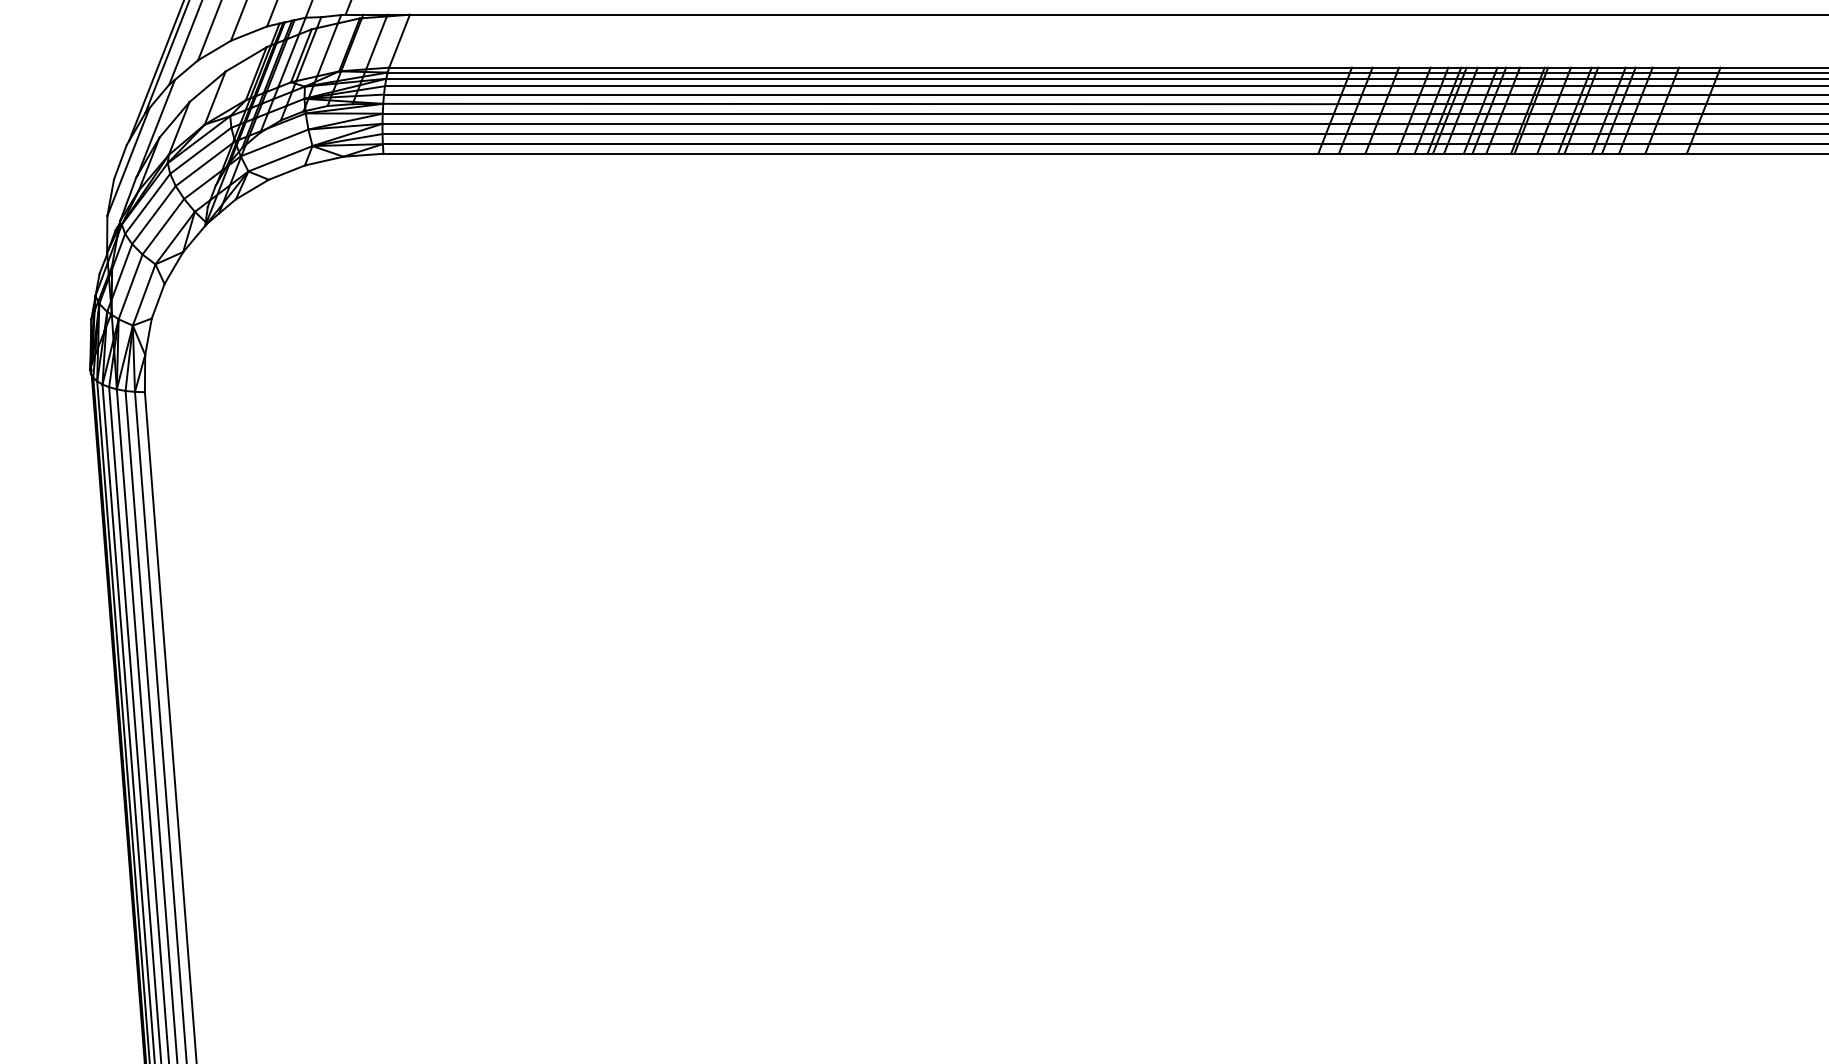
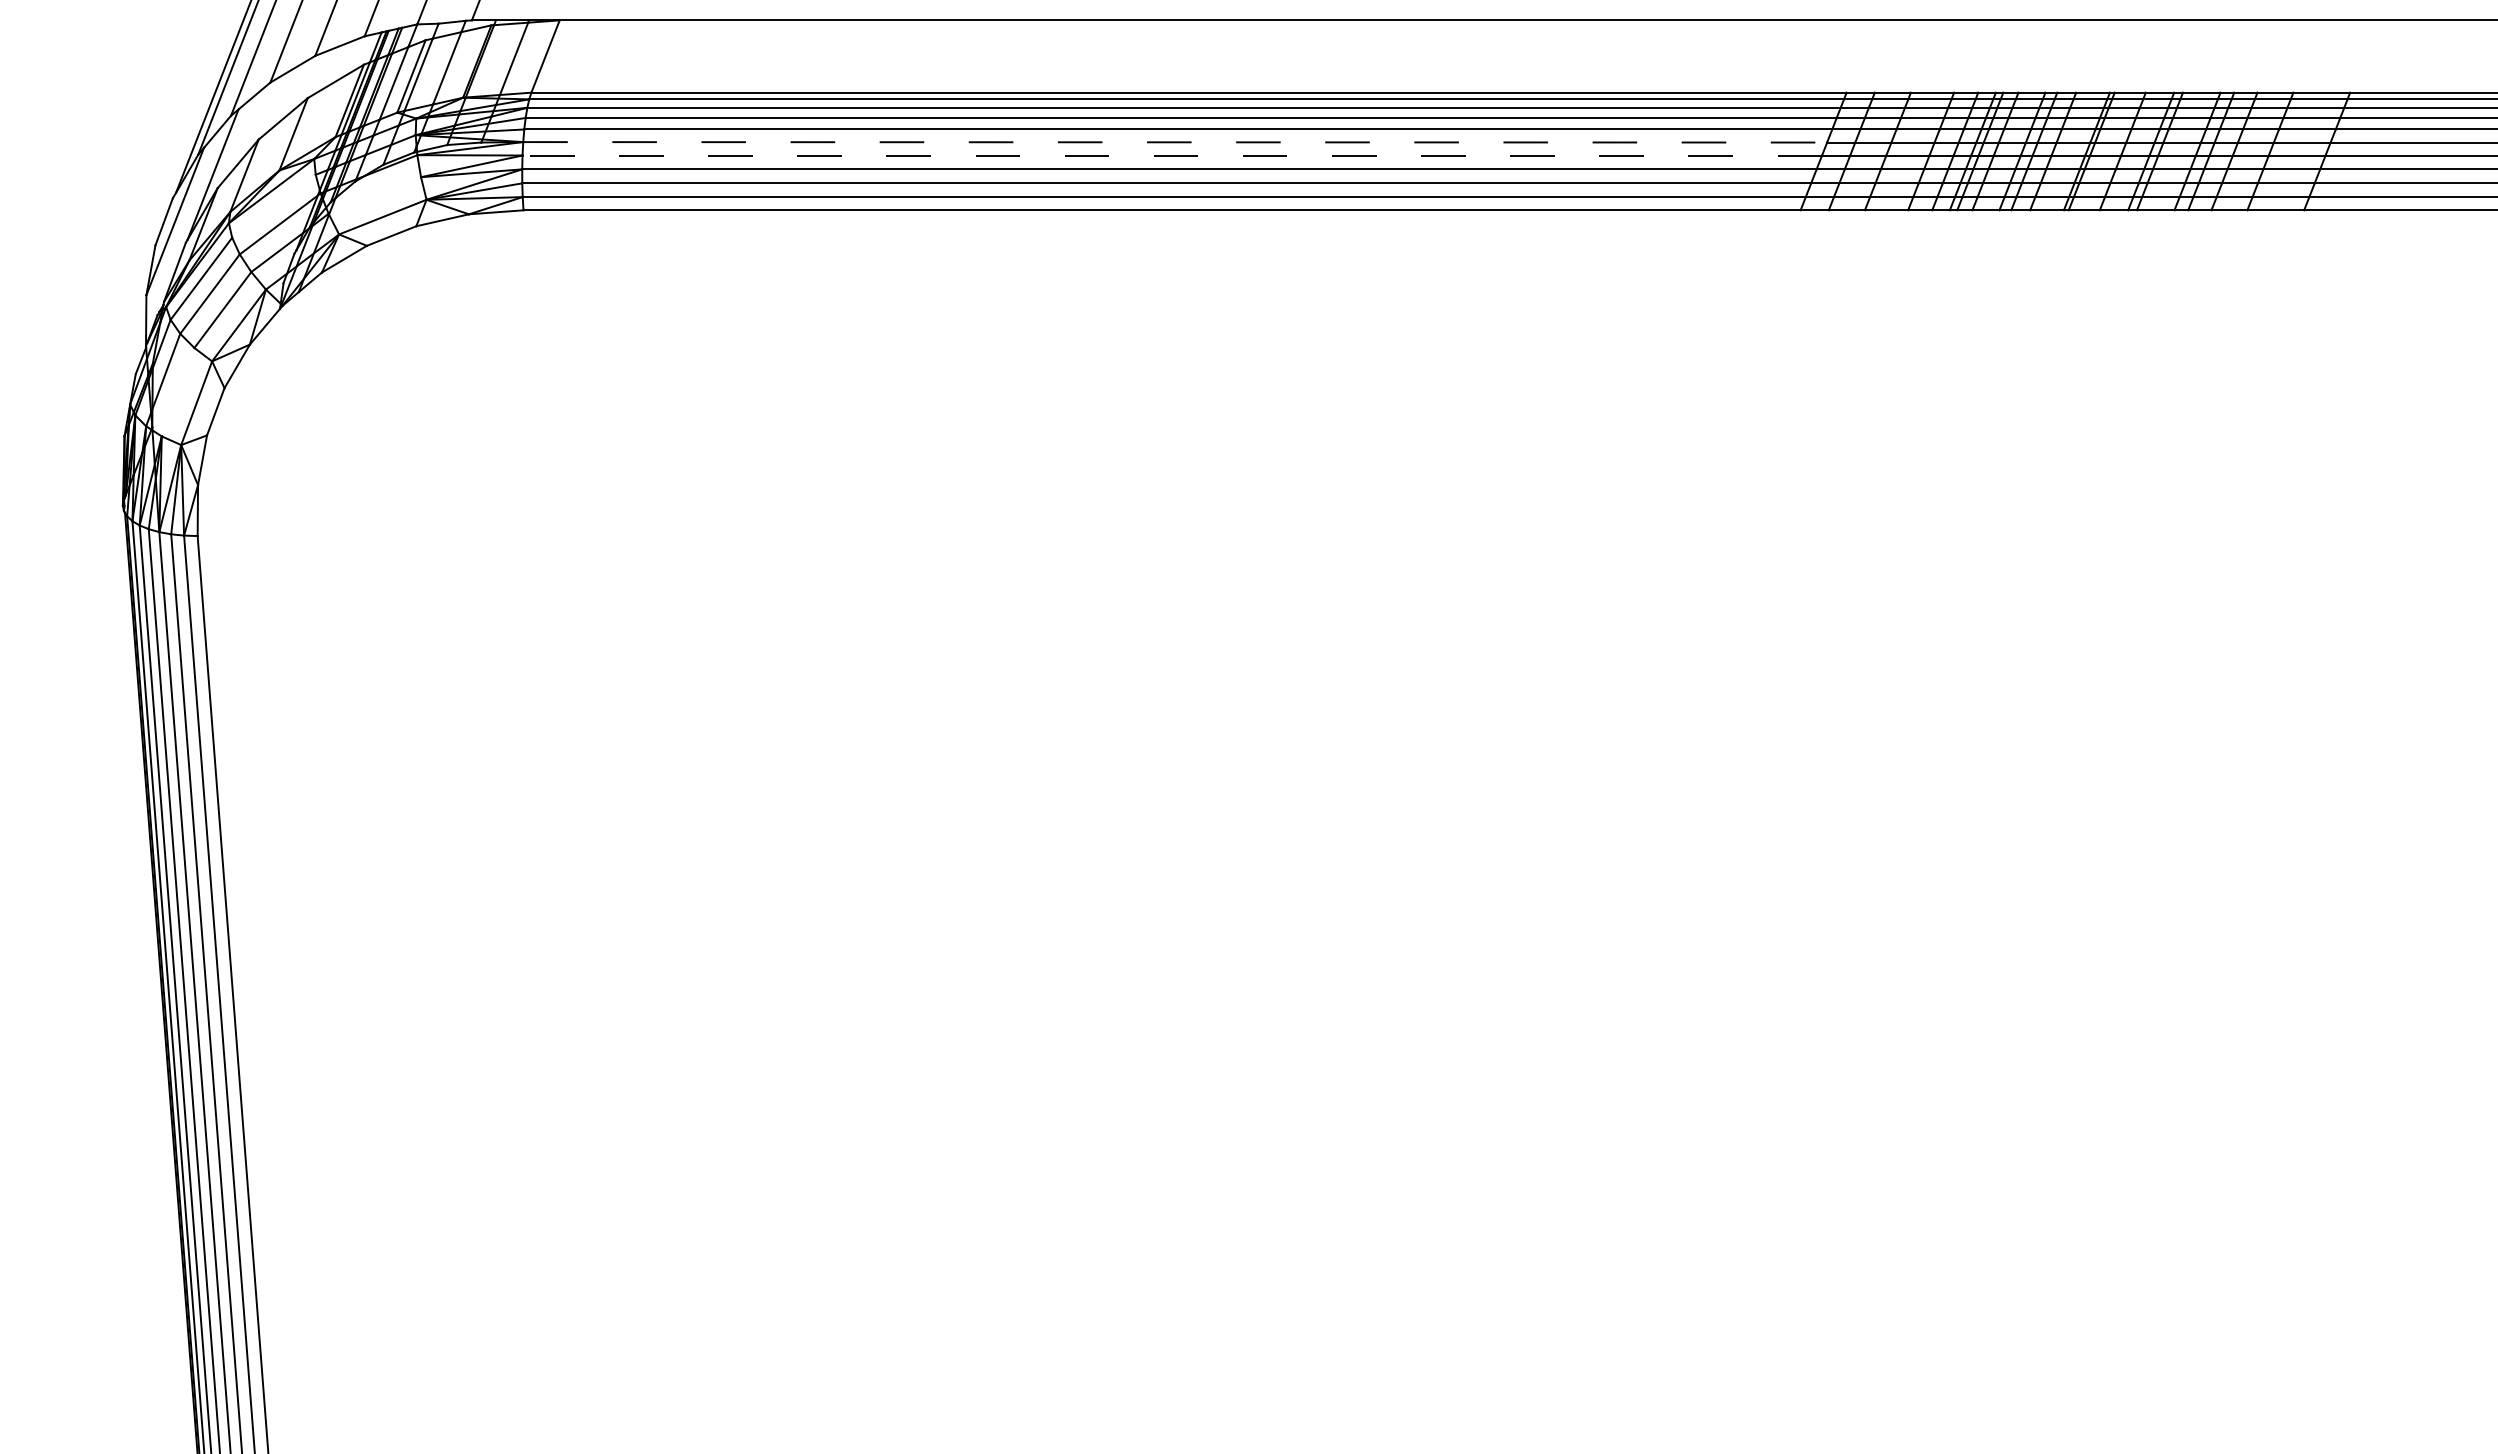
line: (860, 104) -> (1175, 142), solid -> dashed
line: (858, 113) -> (1172, 155), solid -> dashed
line: (274, 142) -> (374, 195), removed
line: (200, 150) -> (273, 205), removed
line: (130, 286) -> (177, 391), removed

